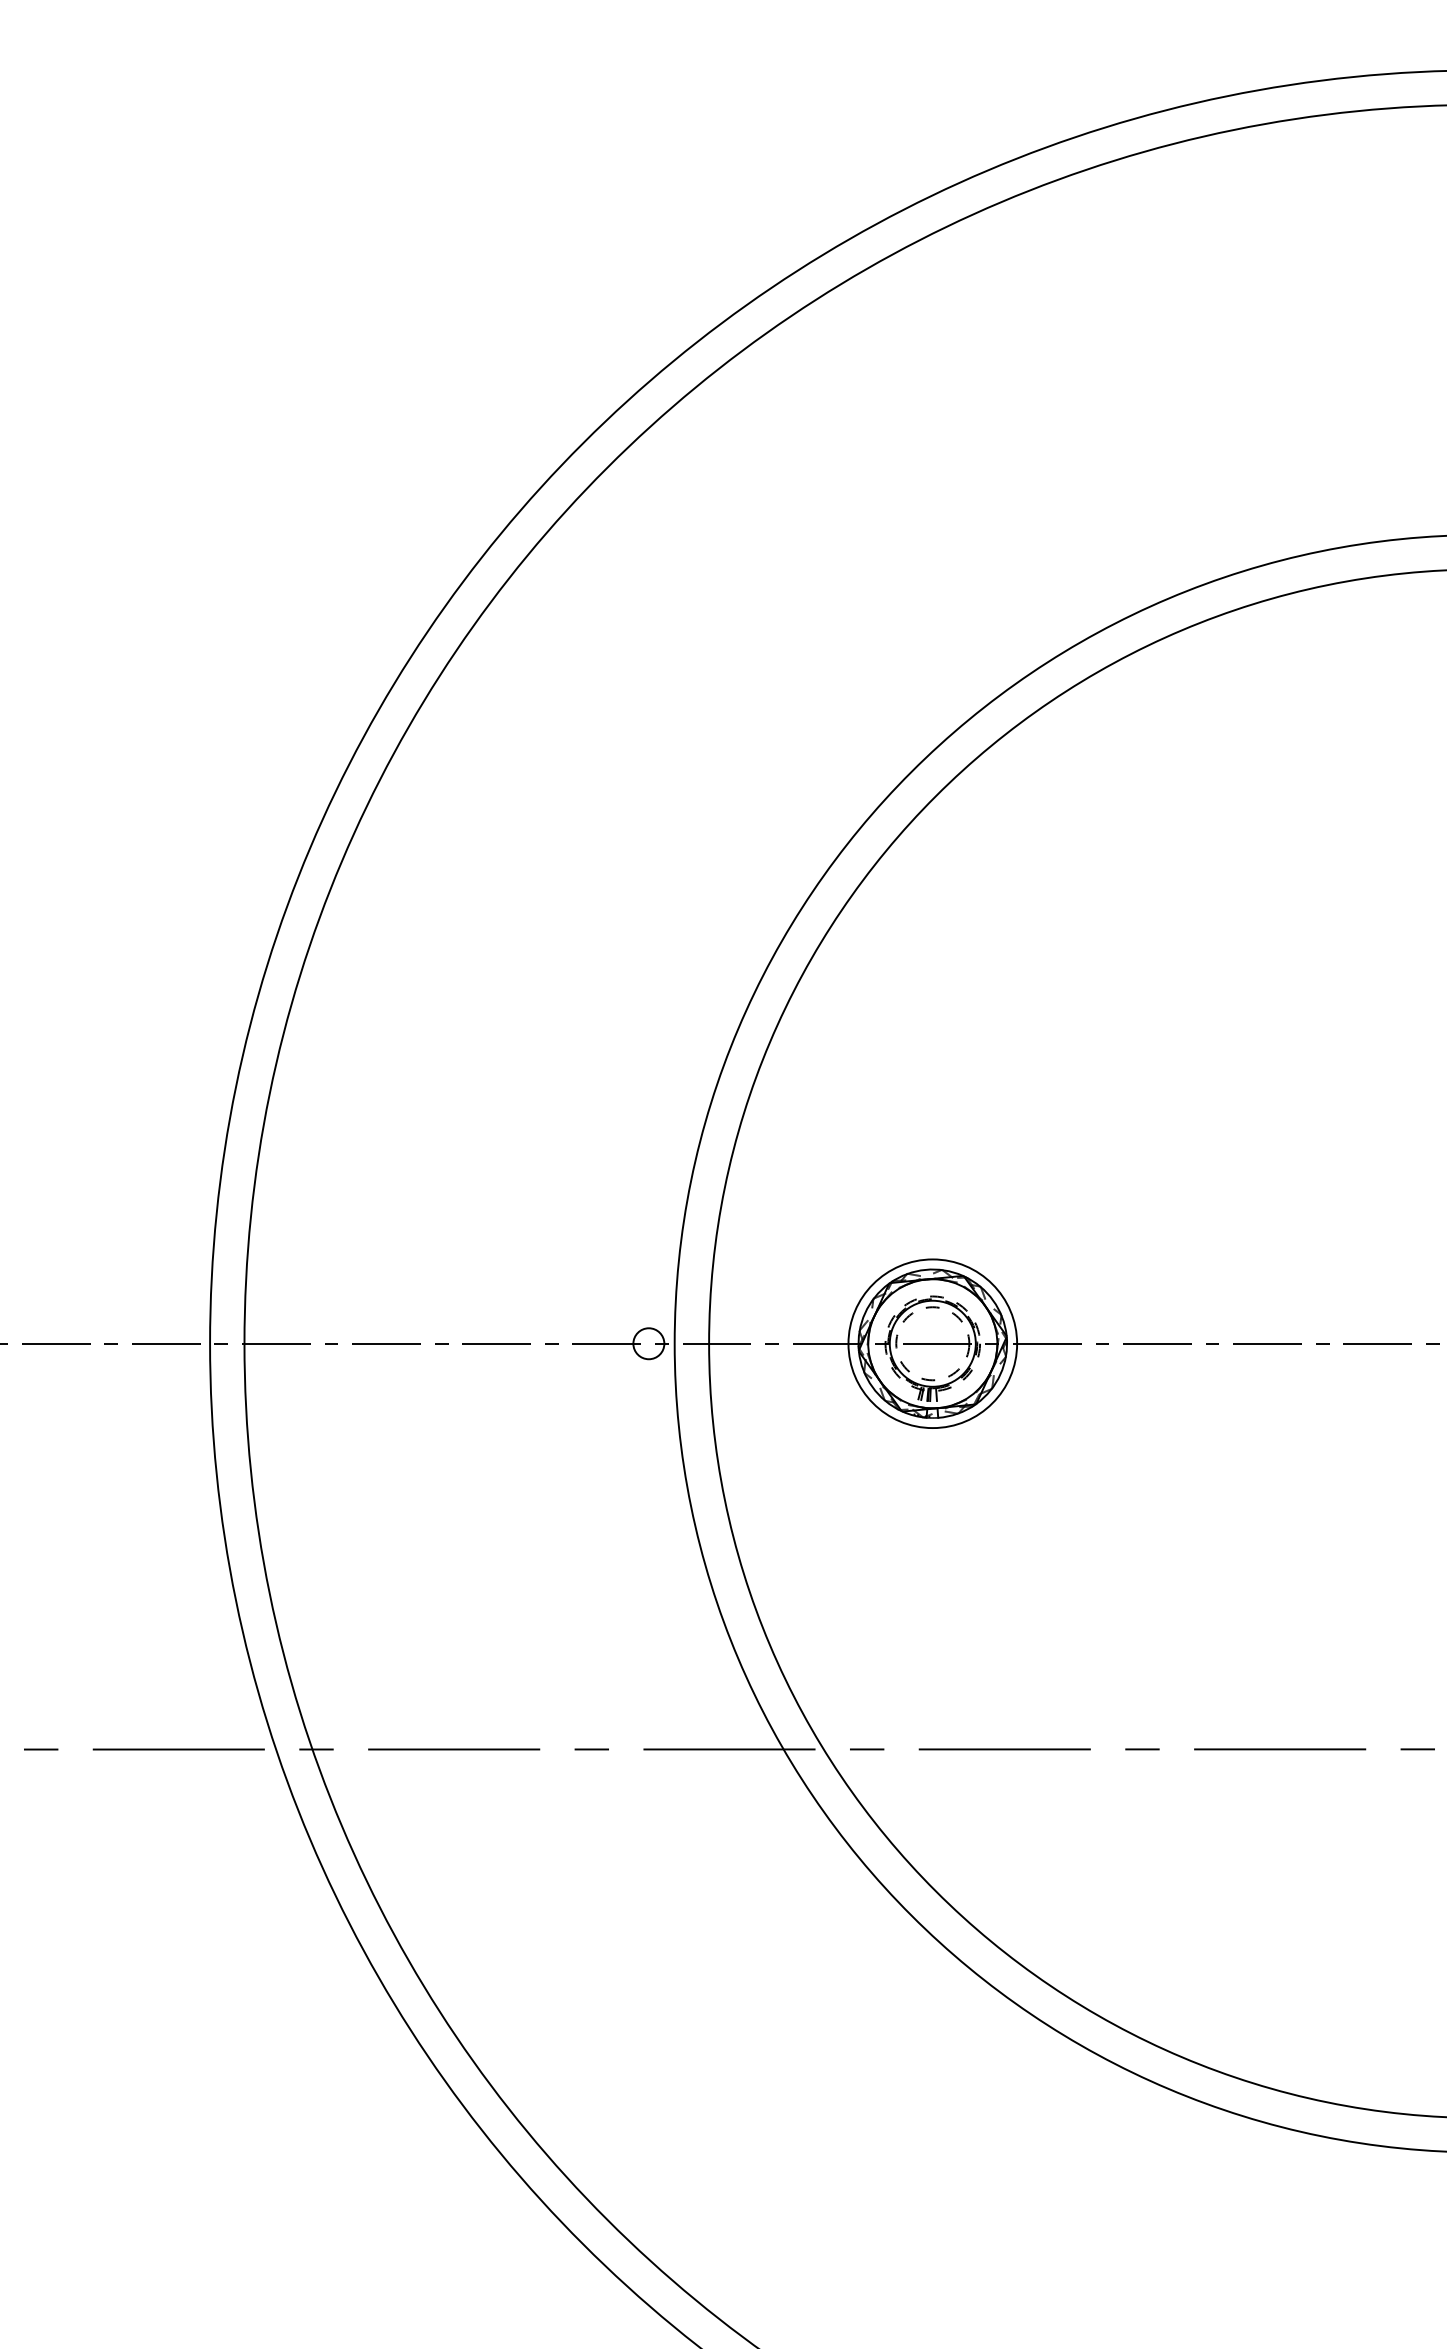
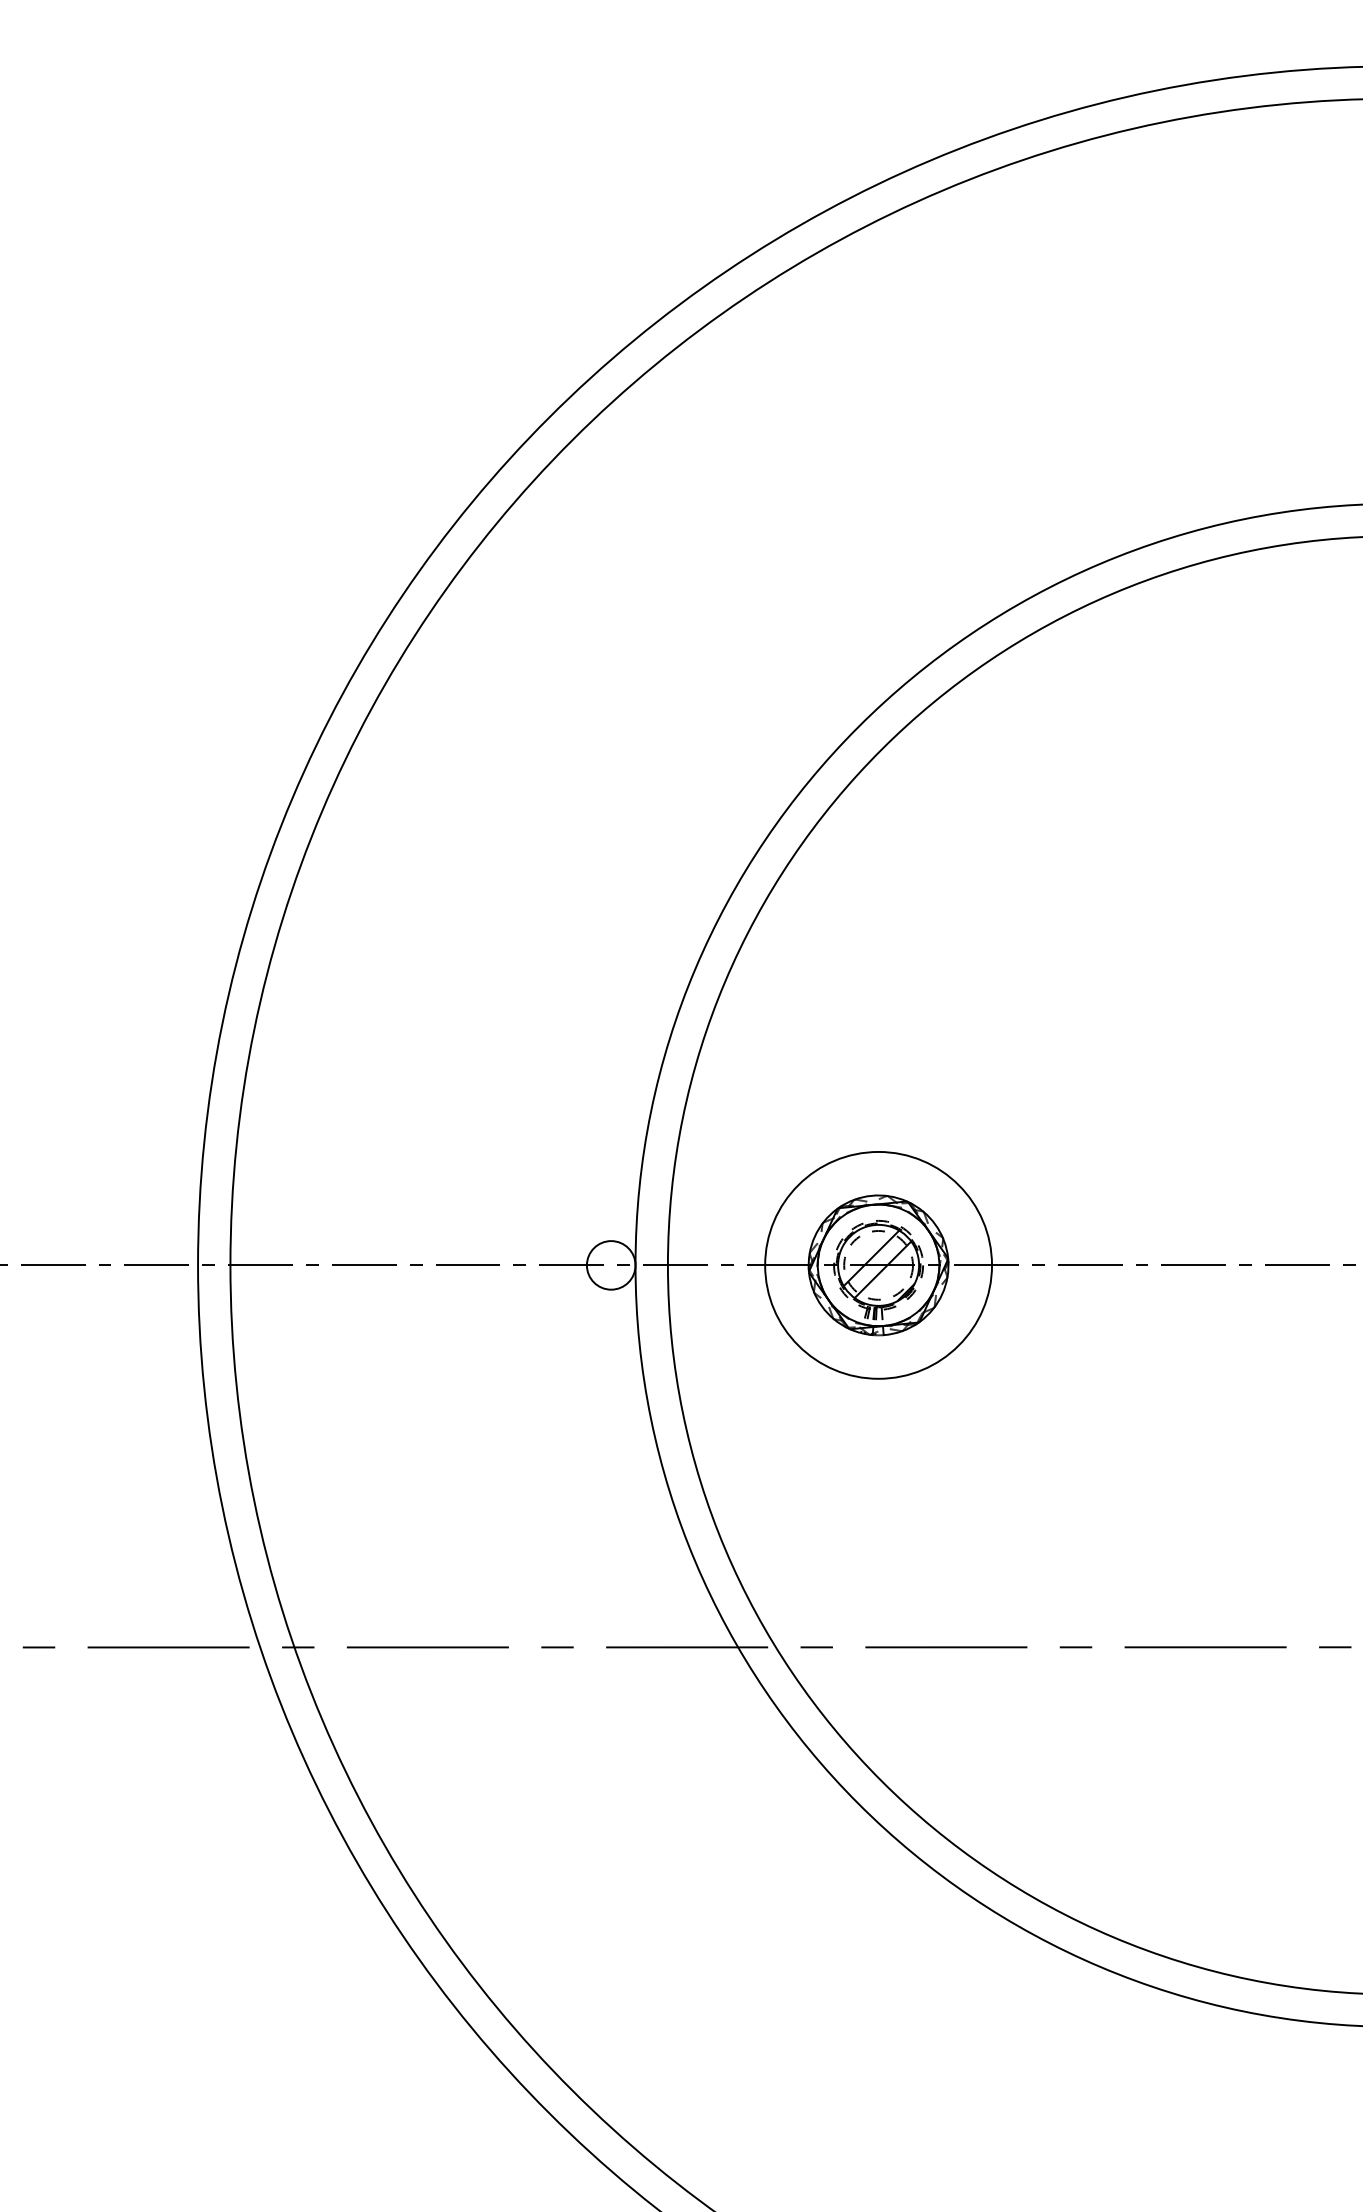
circle: (932, 1342) -> (878, 1264), size x1.43
circle: (648, 1343) -> (610, 1265), size x1.67
hatch: (932, 1343) -> (878, 1265), added

